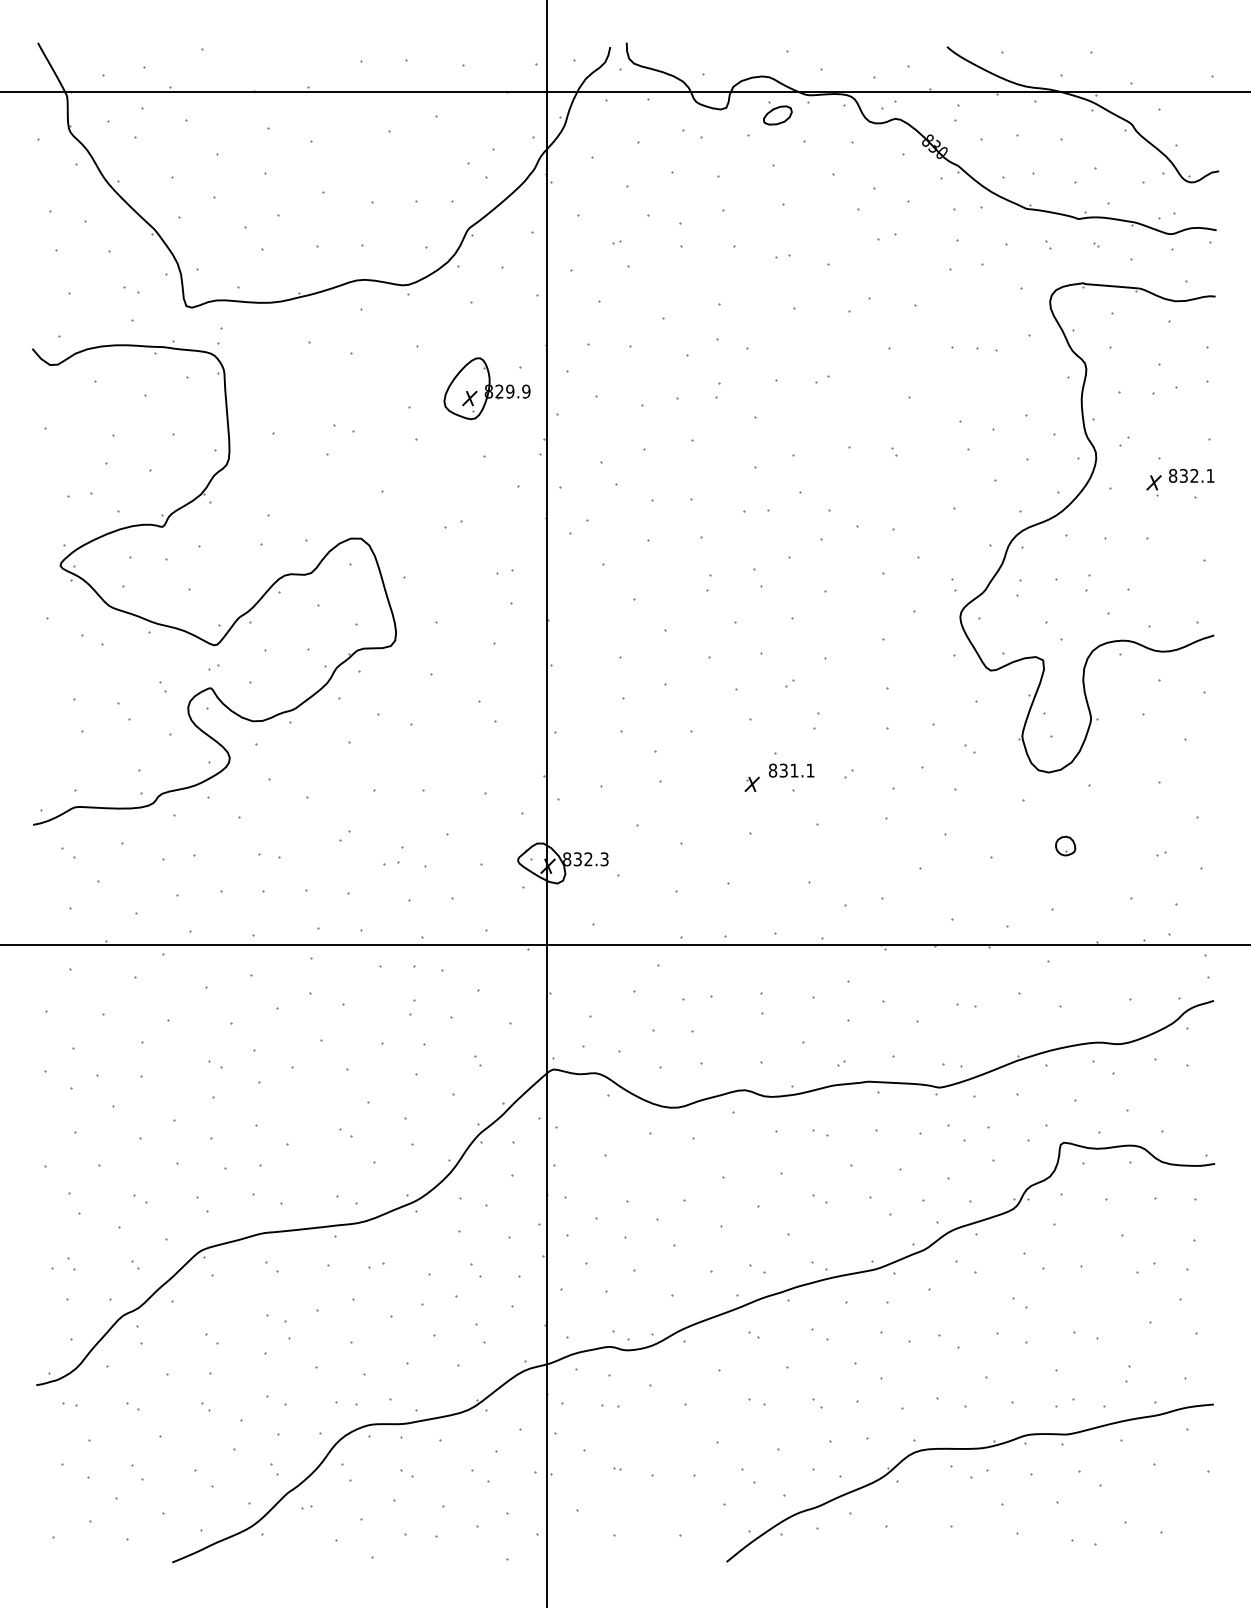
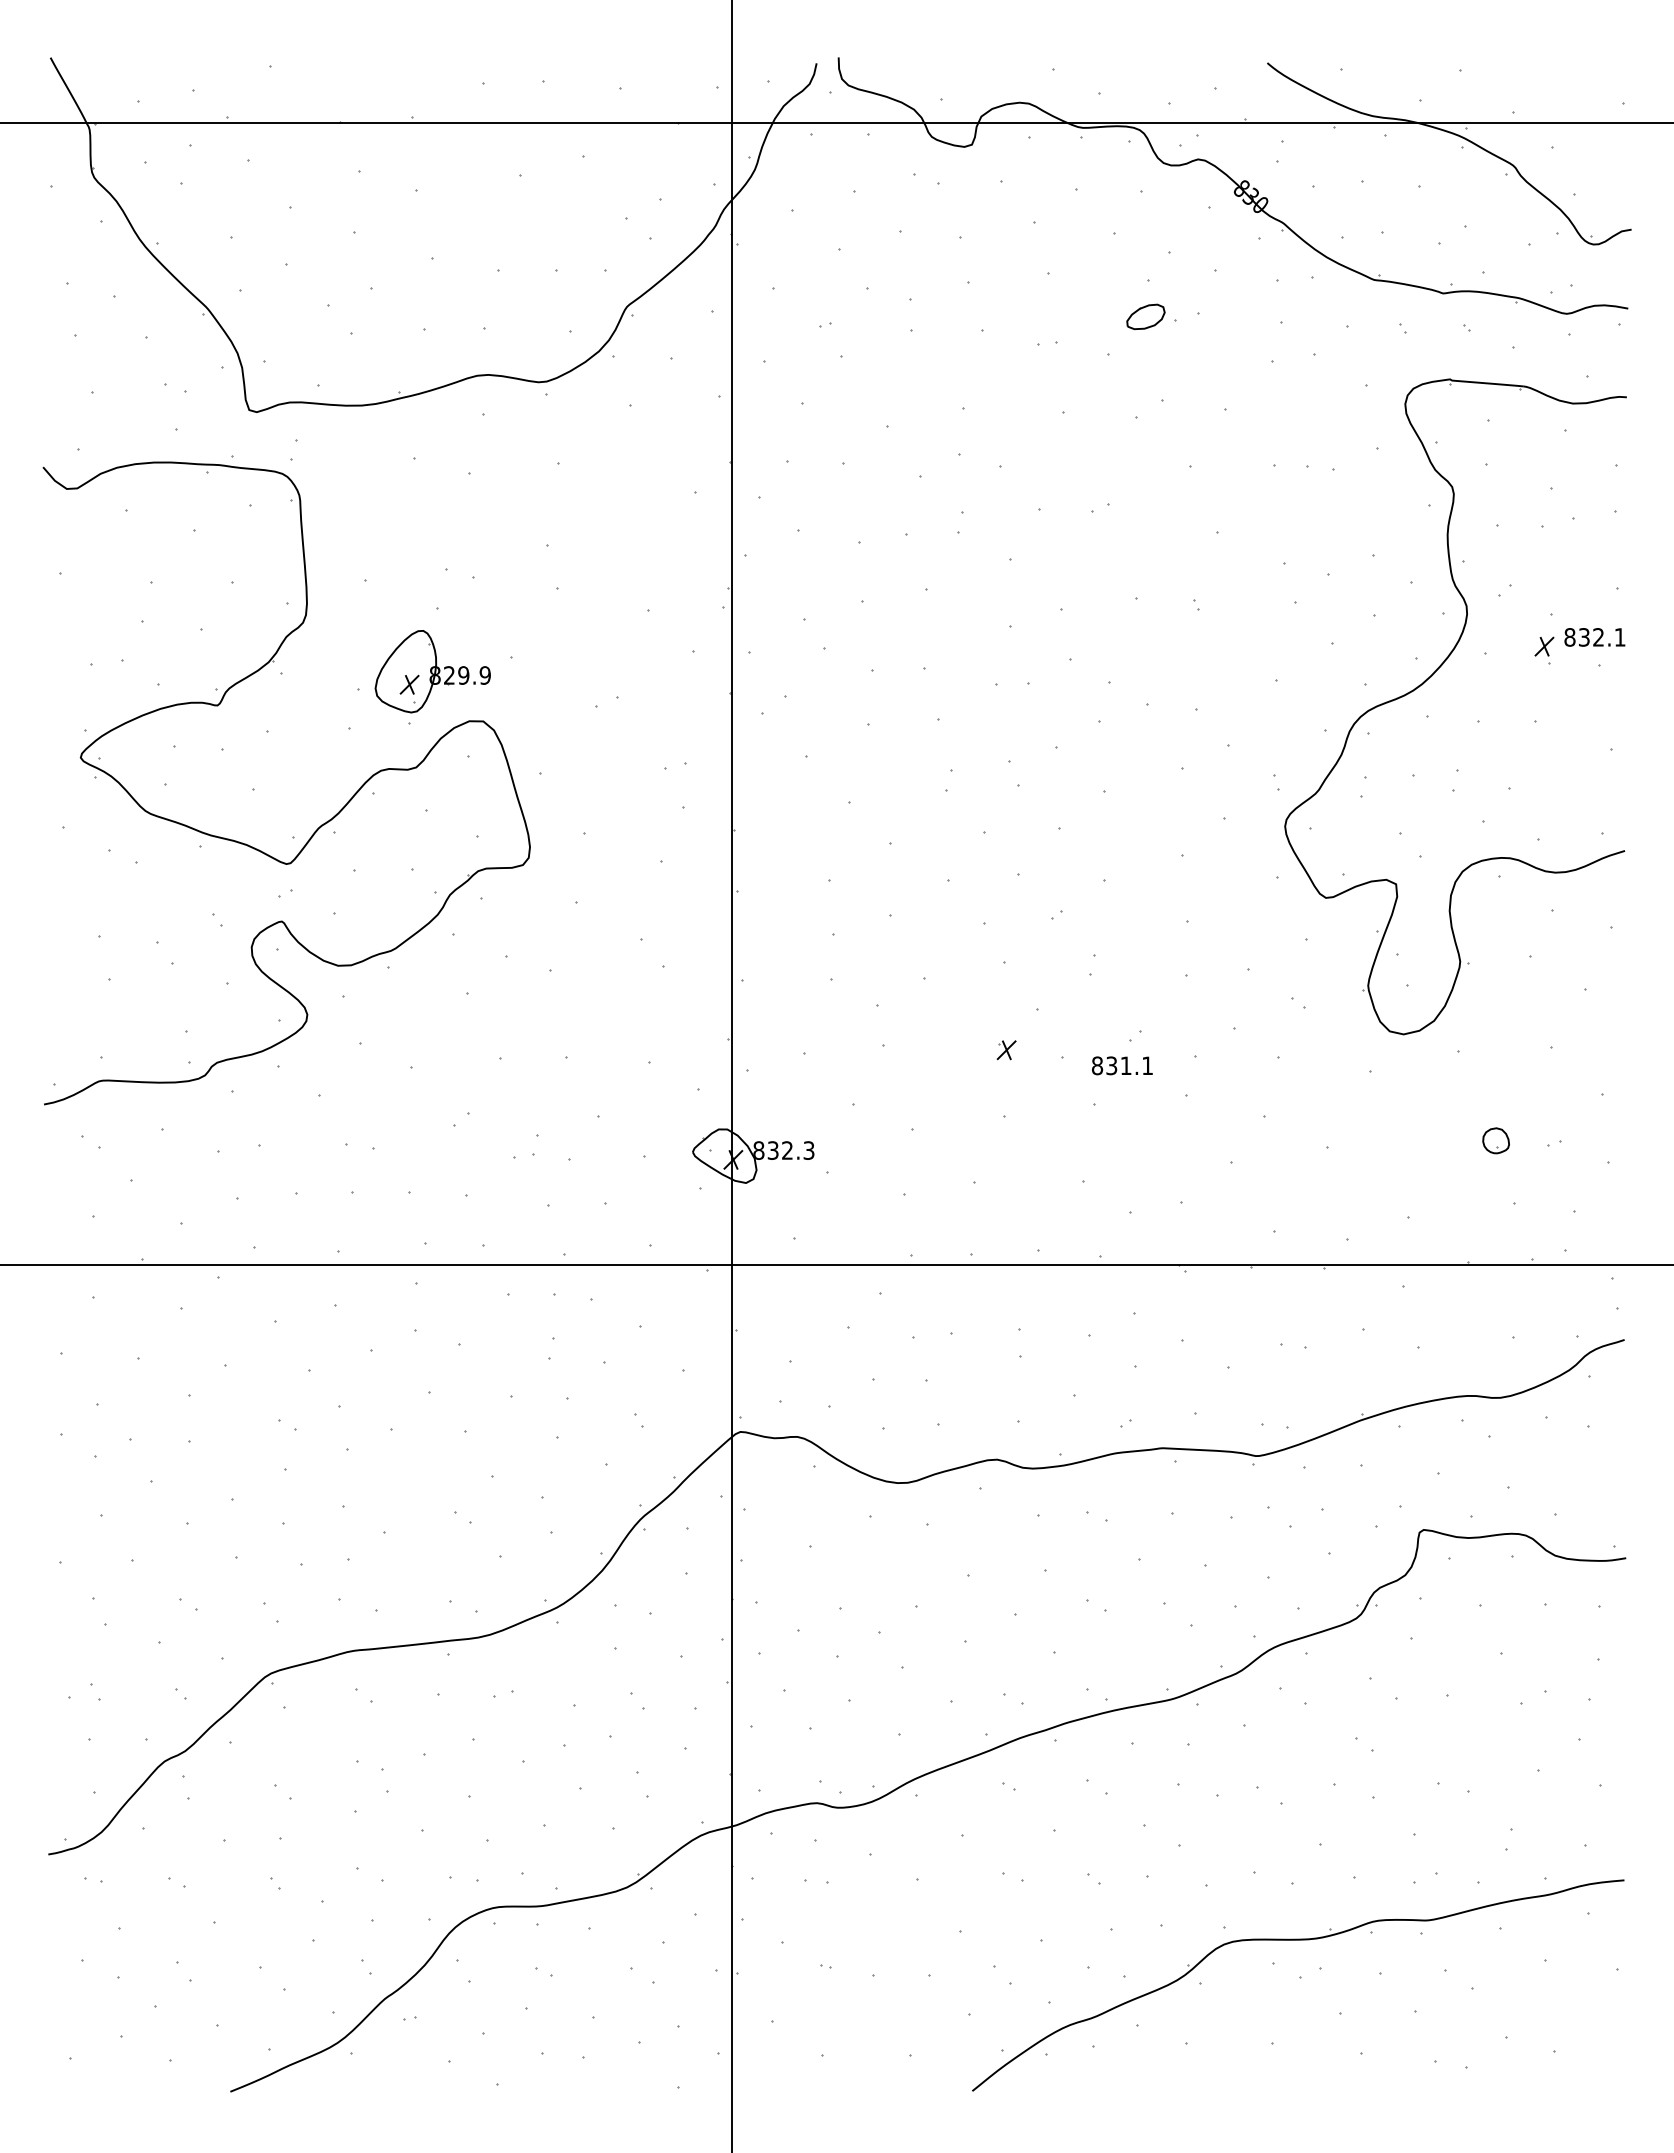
part: (777, 115) -> (1145, 316), moved
part: (486, 388) -> (432, 671), moved
text: (791, 770) -> (1122, 1065), moved
part: (1065, 845) -> (1495, 1140), moved

